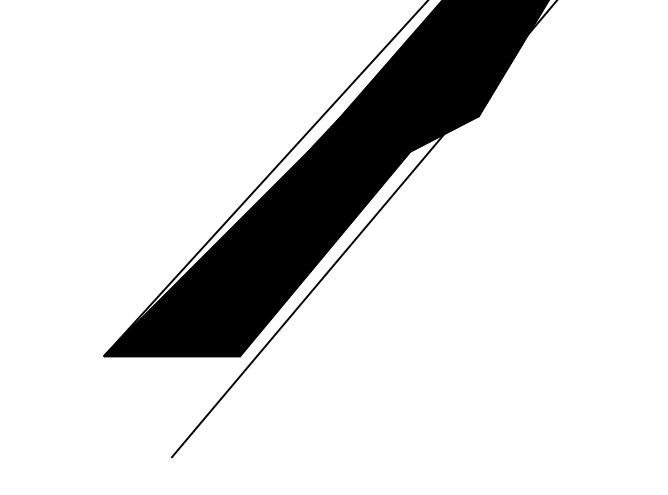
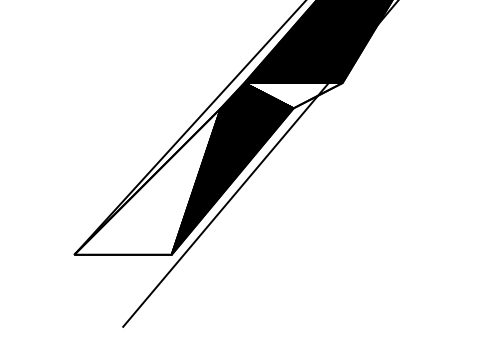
fill: (410, 133) -> (293, 95), removed
fill: (206, 253) -> (147, 181), removed

